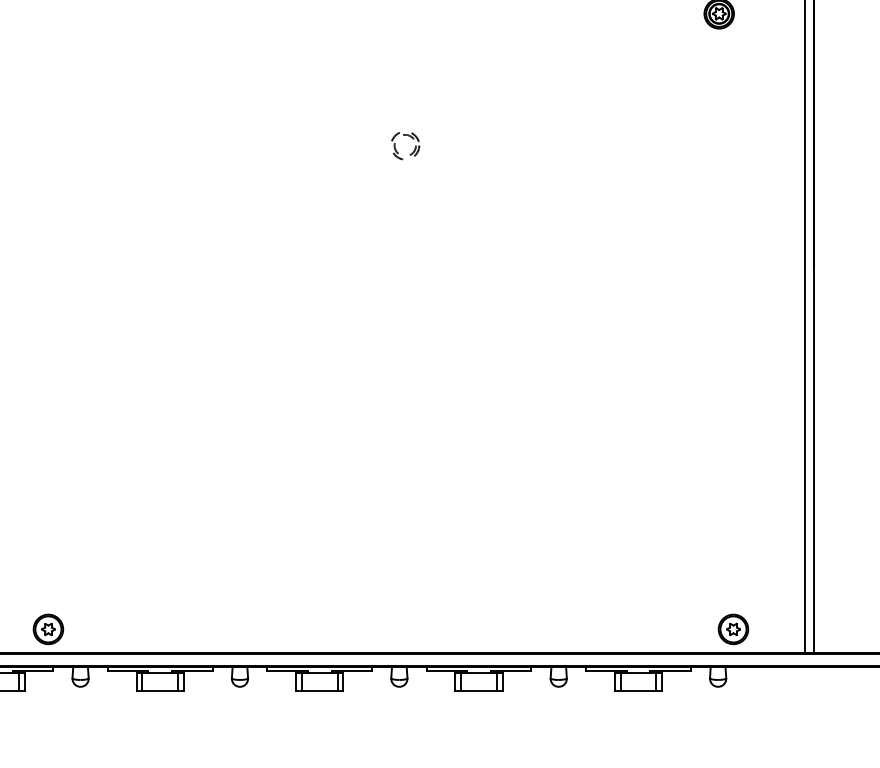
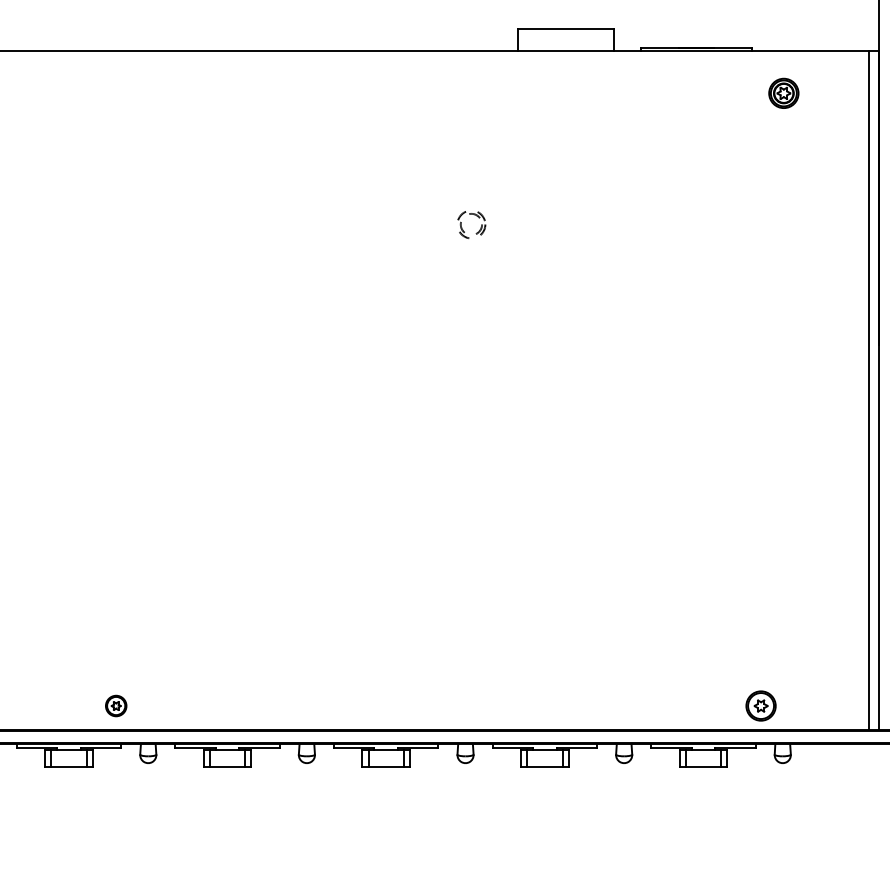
part: (47, 628) -> (115, 705), size x0.7
part: (732, 628) -> (760, 705), moved

